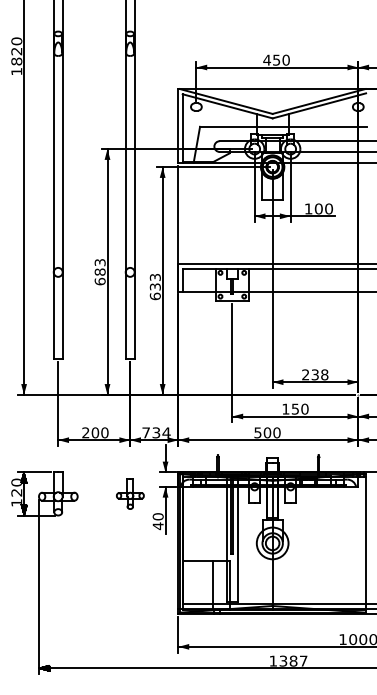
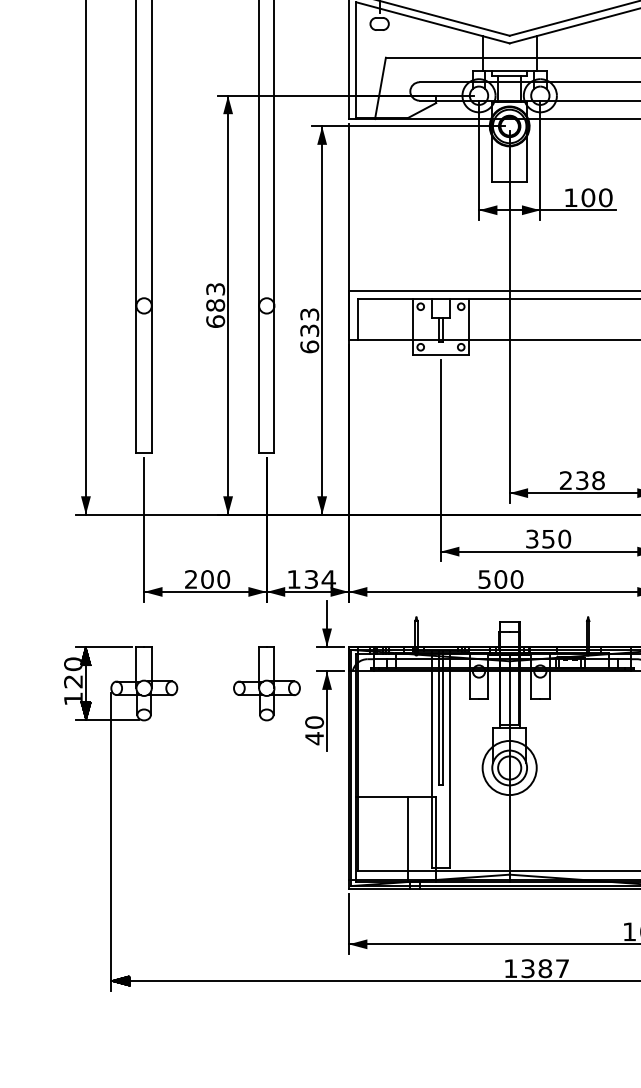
text: (285, 408) -> (531, 537), 150 -> 350
text: (145, 432) -> (292, 578), 734 -> 134
part: (130, 493) -> (267, 682), size x1.43

